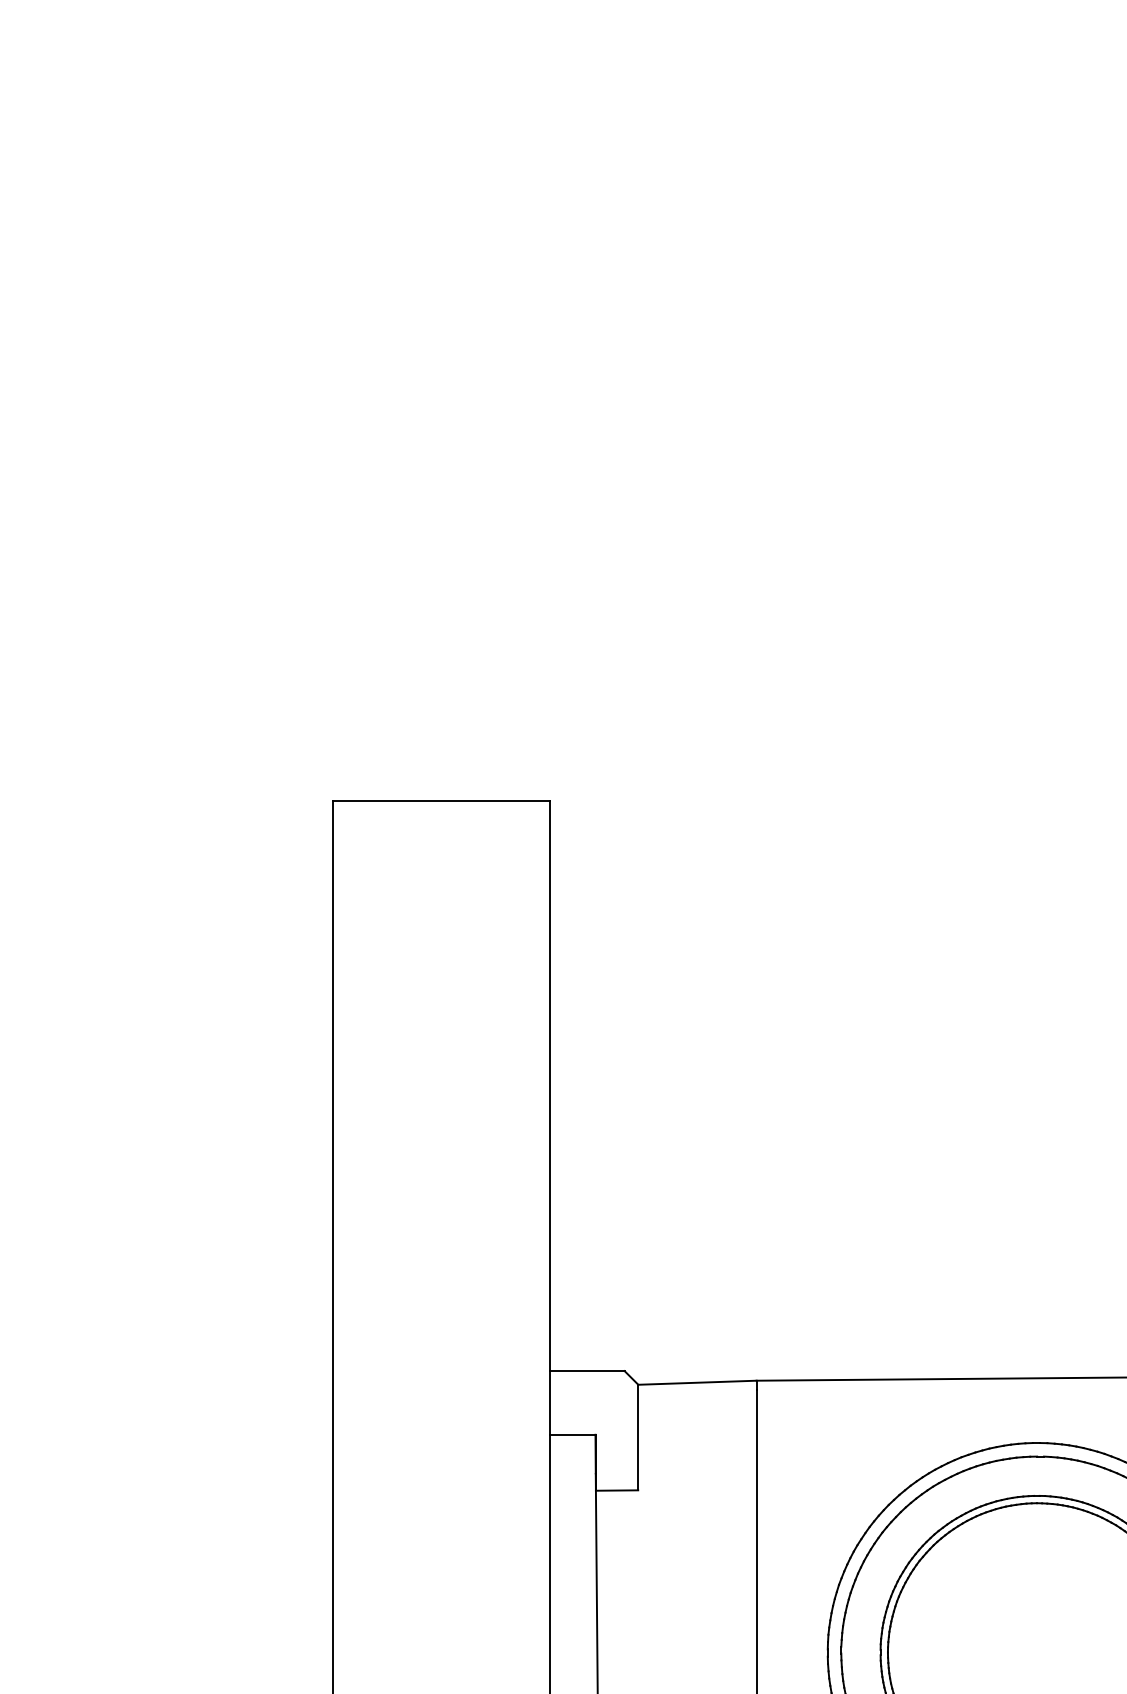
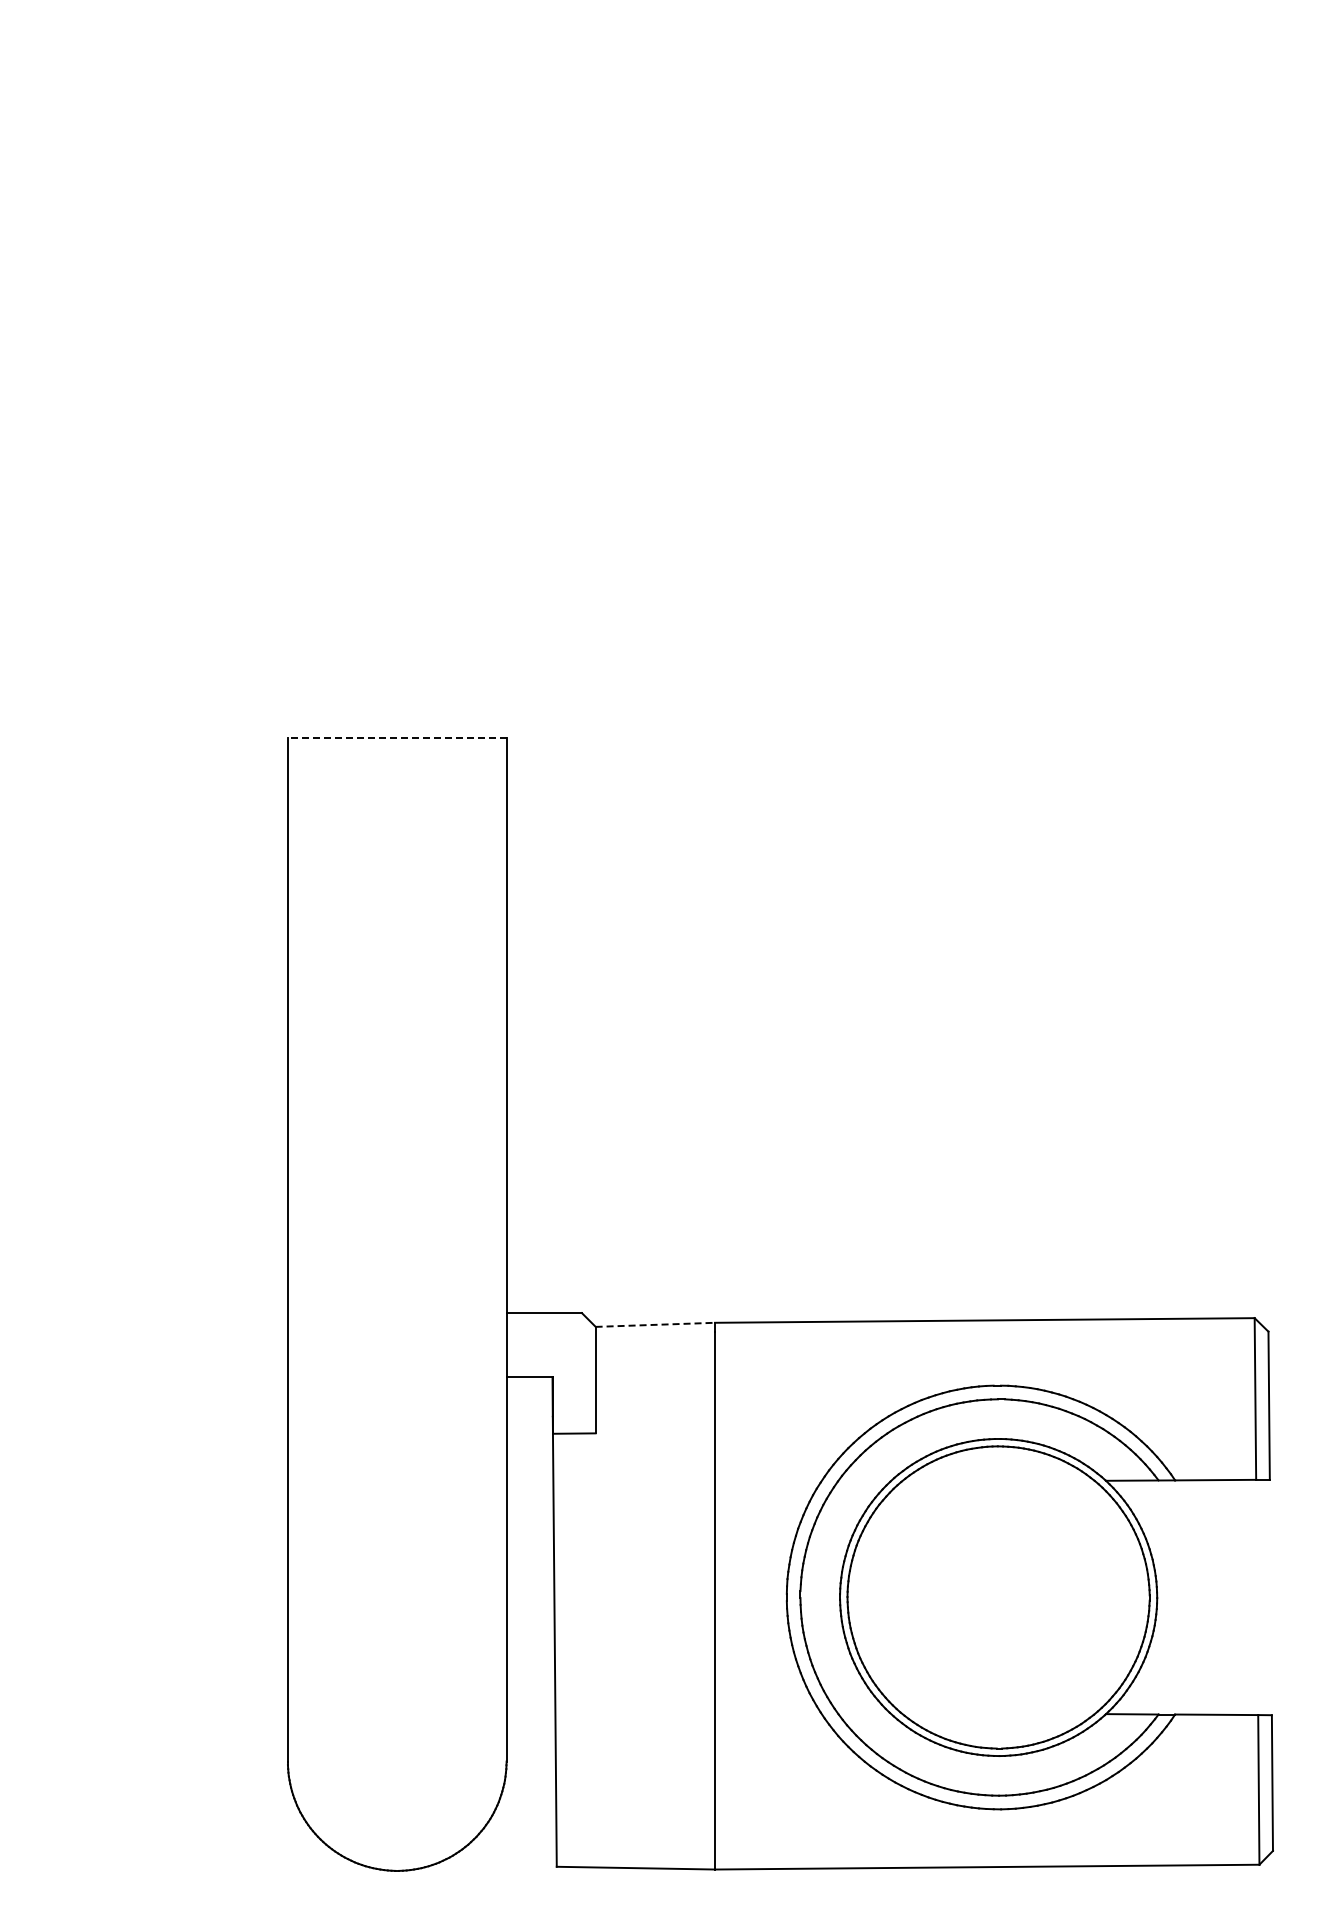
line: (440, 800) -> (396, 737), solid -> dashed
line: (697, 1382) -> (655, 1324), solid -> dashed

